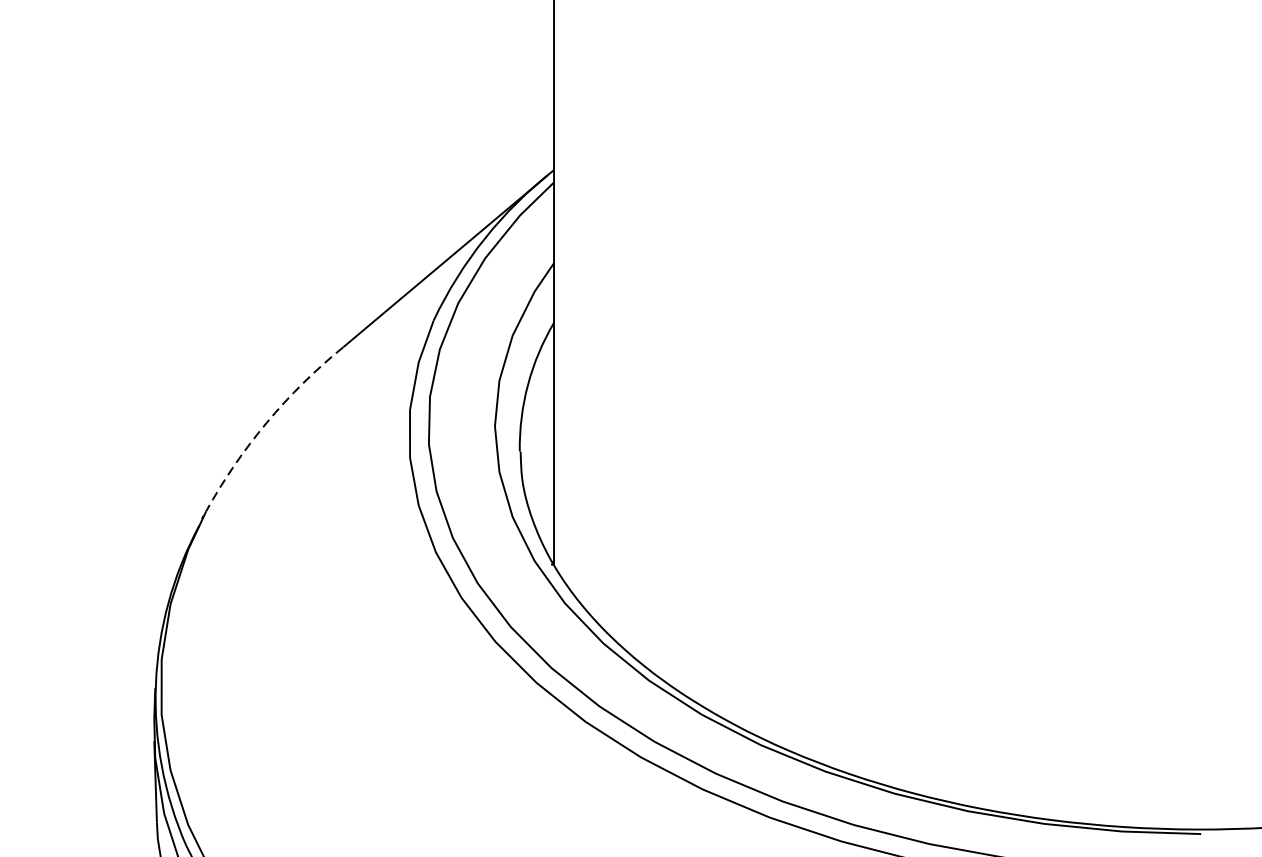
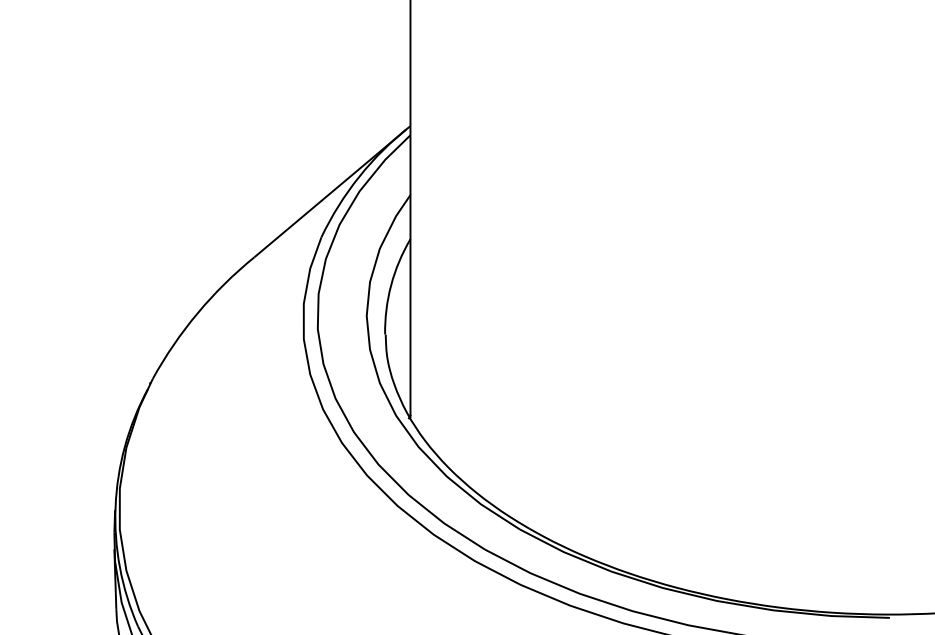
arc: (266, 423) -> (197, 313), dashed -> solid

